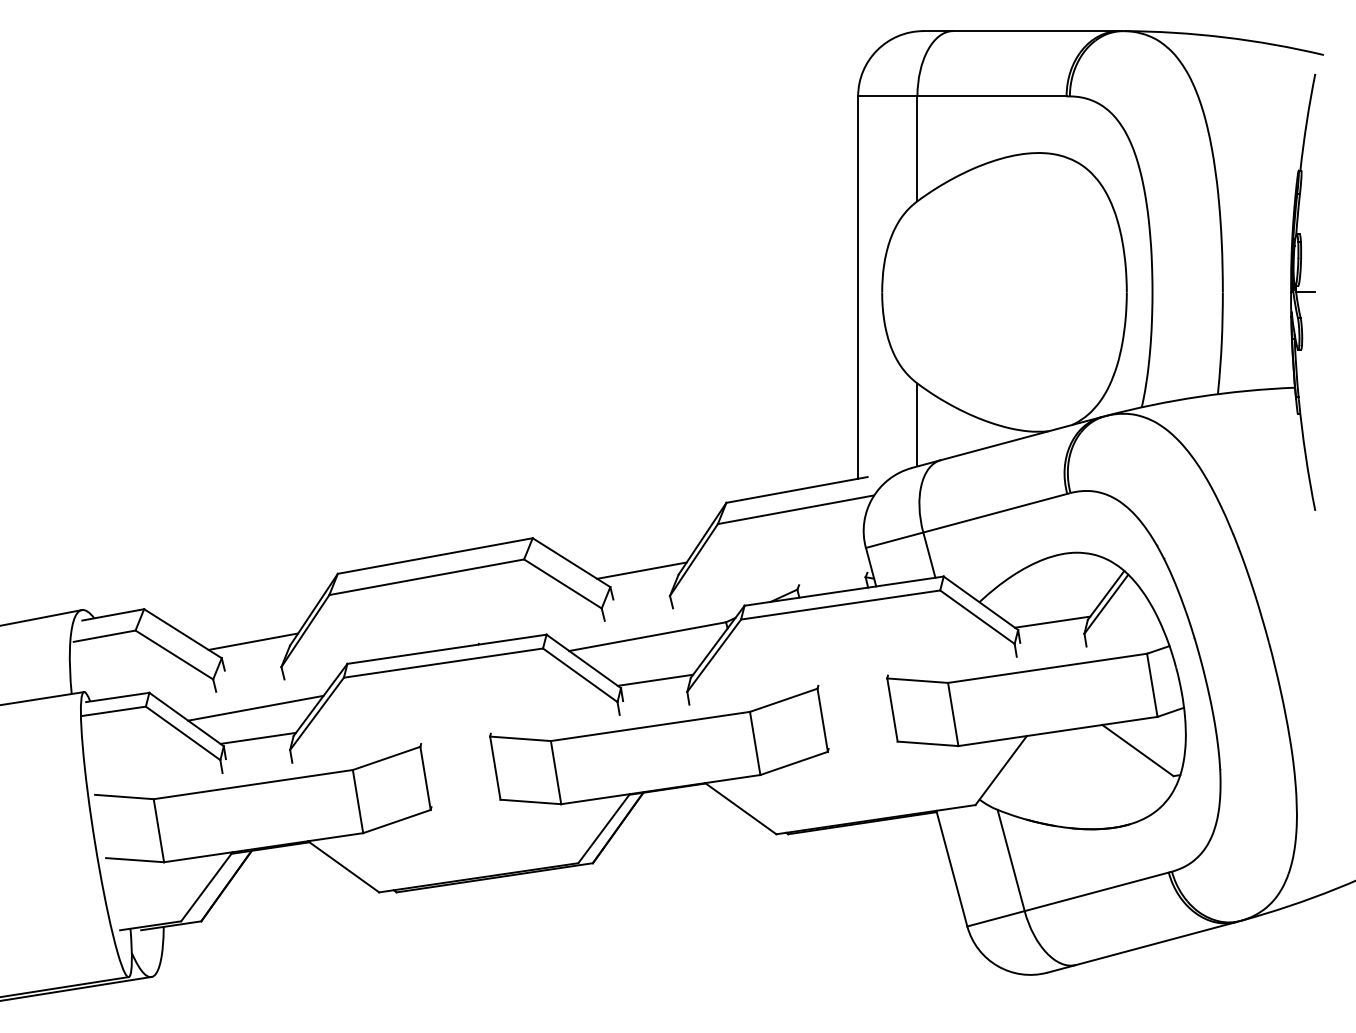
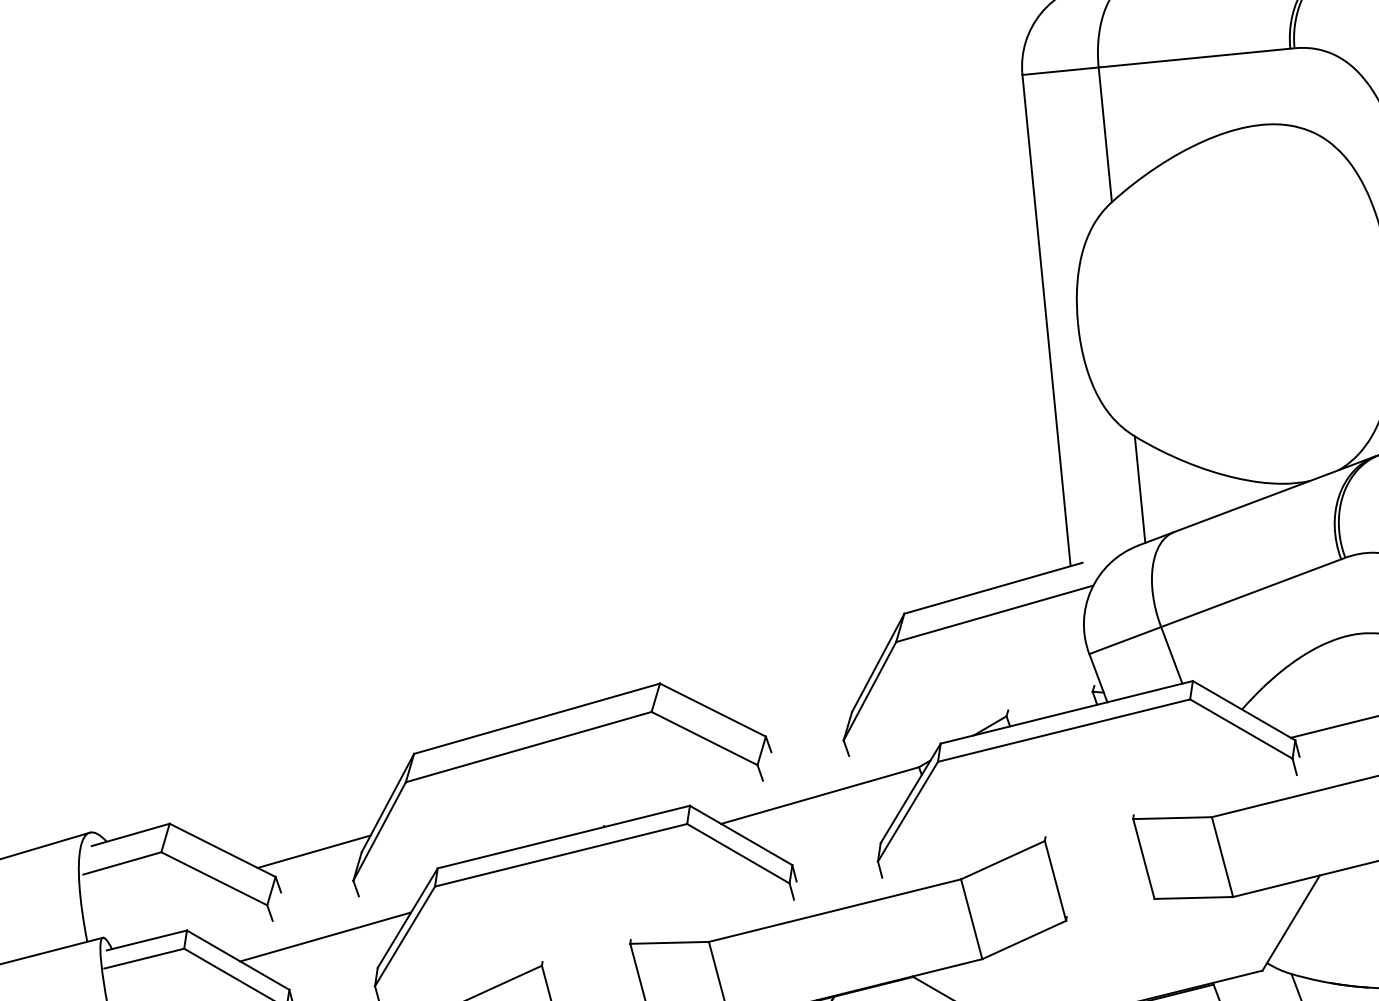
line: (641, 570) -> (803, 711), removed
line: (655, 679) -> (835, 849), removed
line: (257, 737) -> (331, 974), removed

